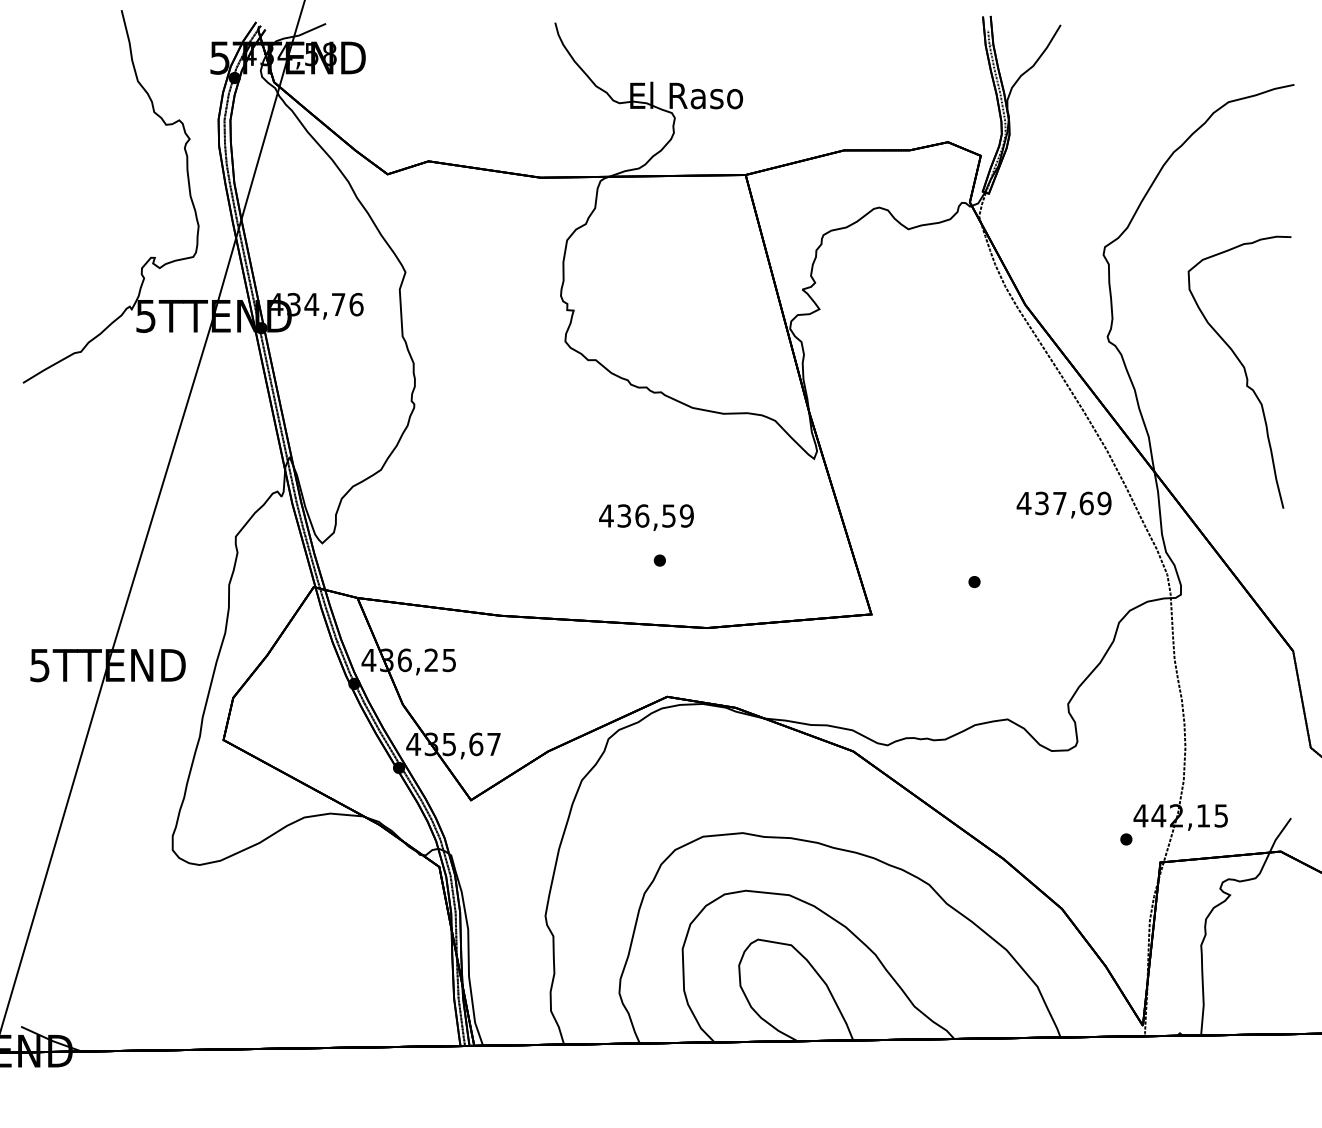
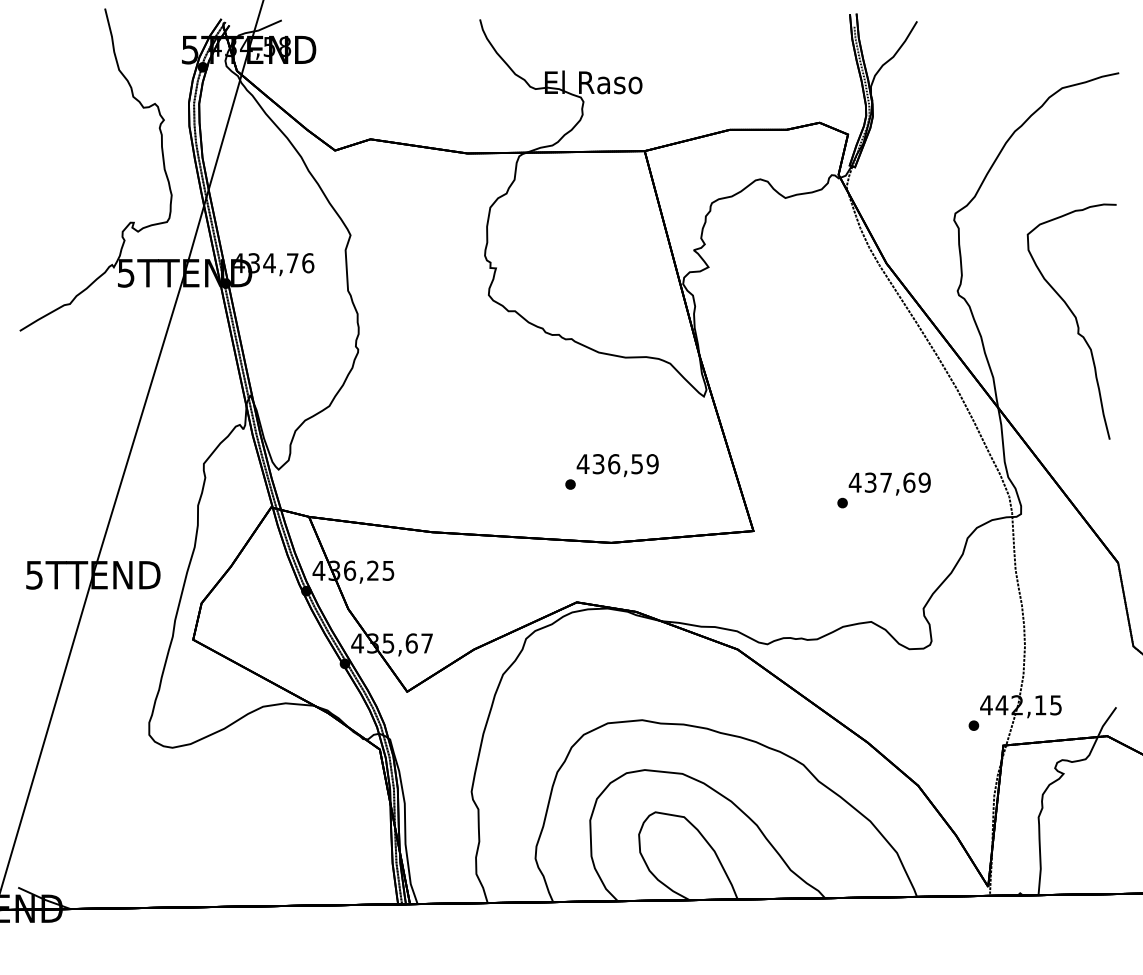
text: (1063, 504) -> (889, 483), moved
text: (646, 517) -> (617, 465), moved

